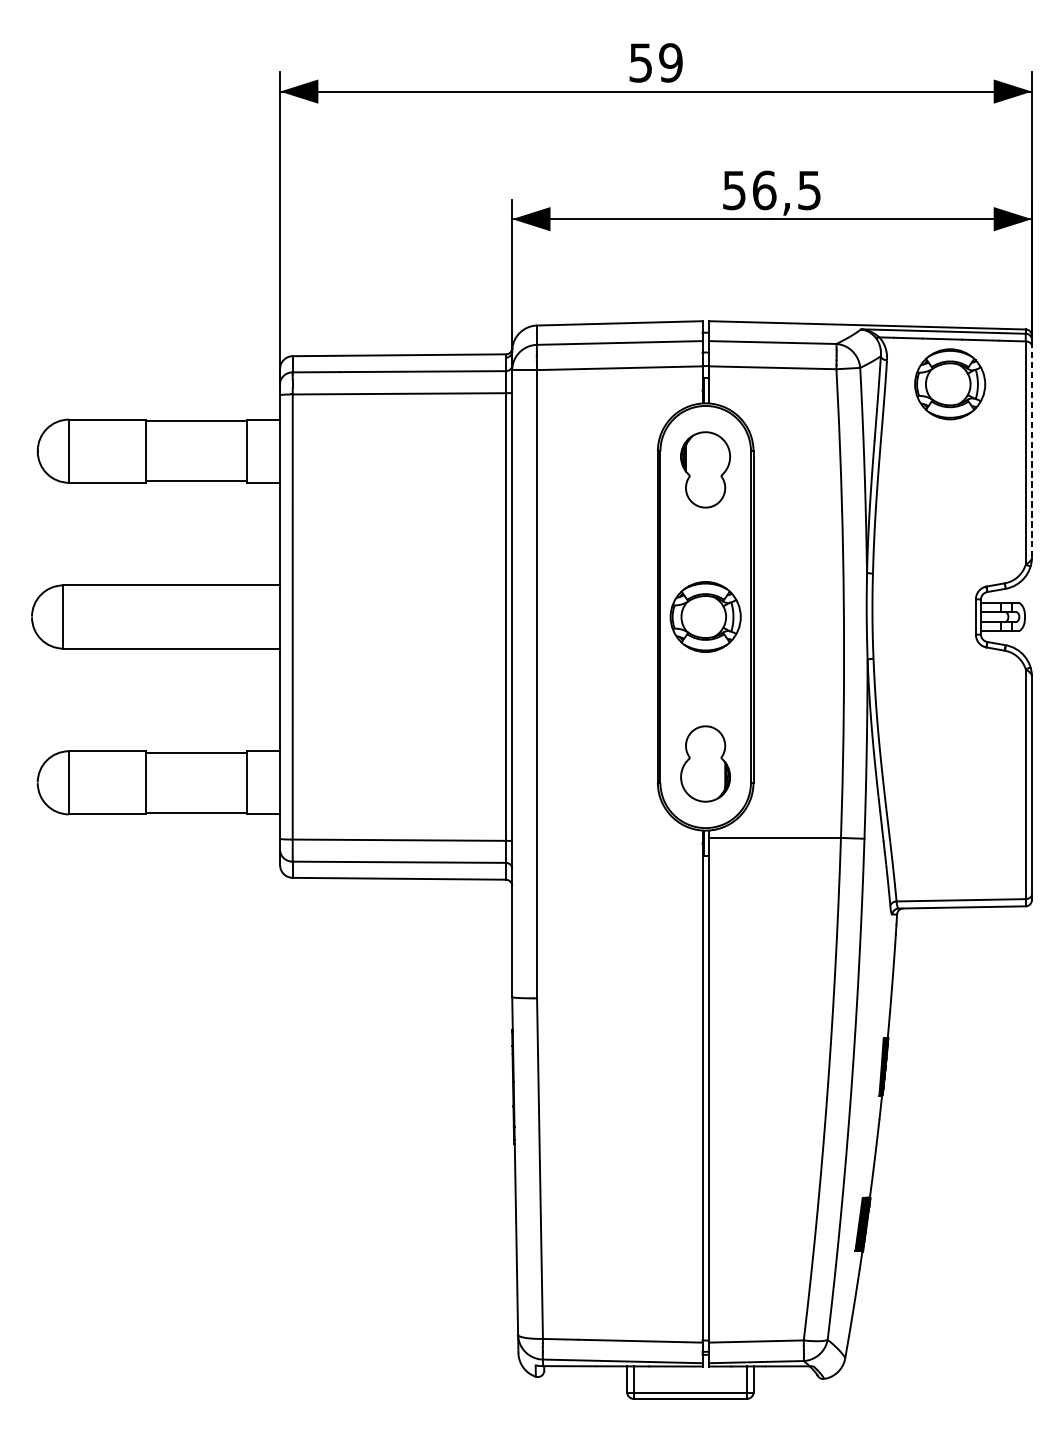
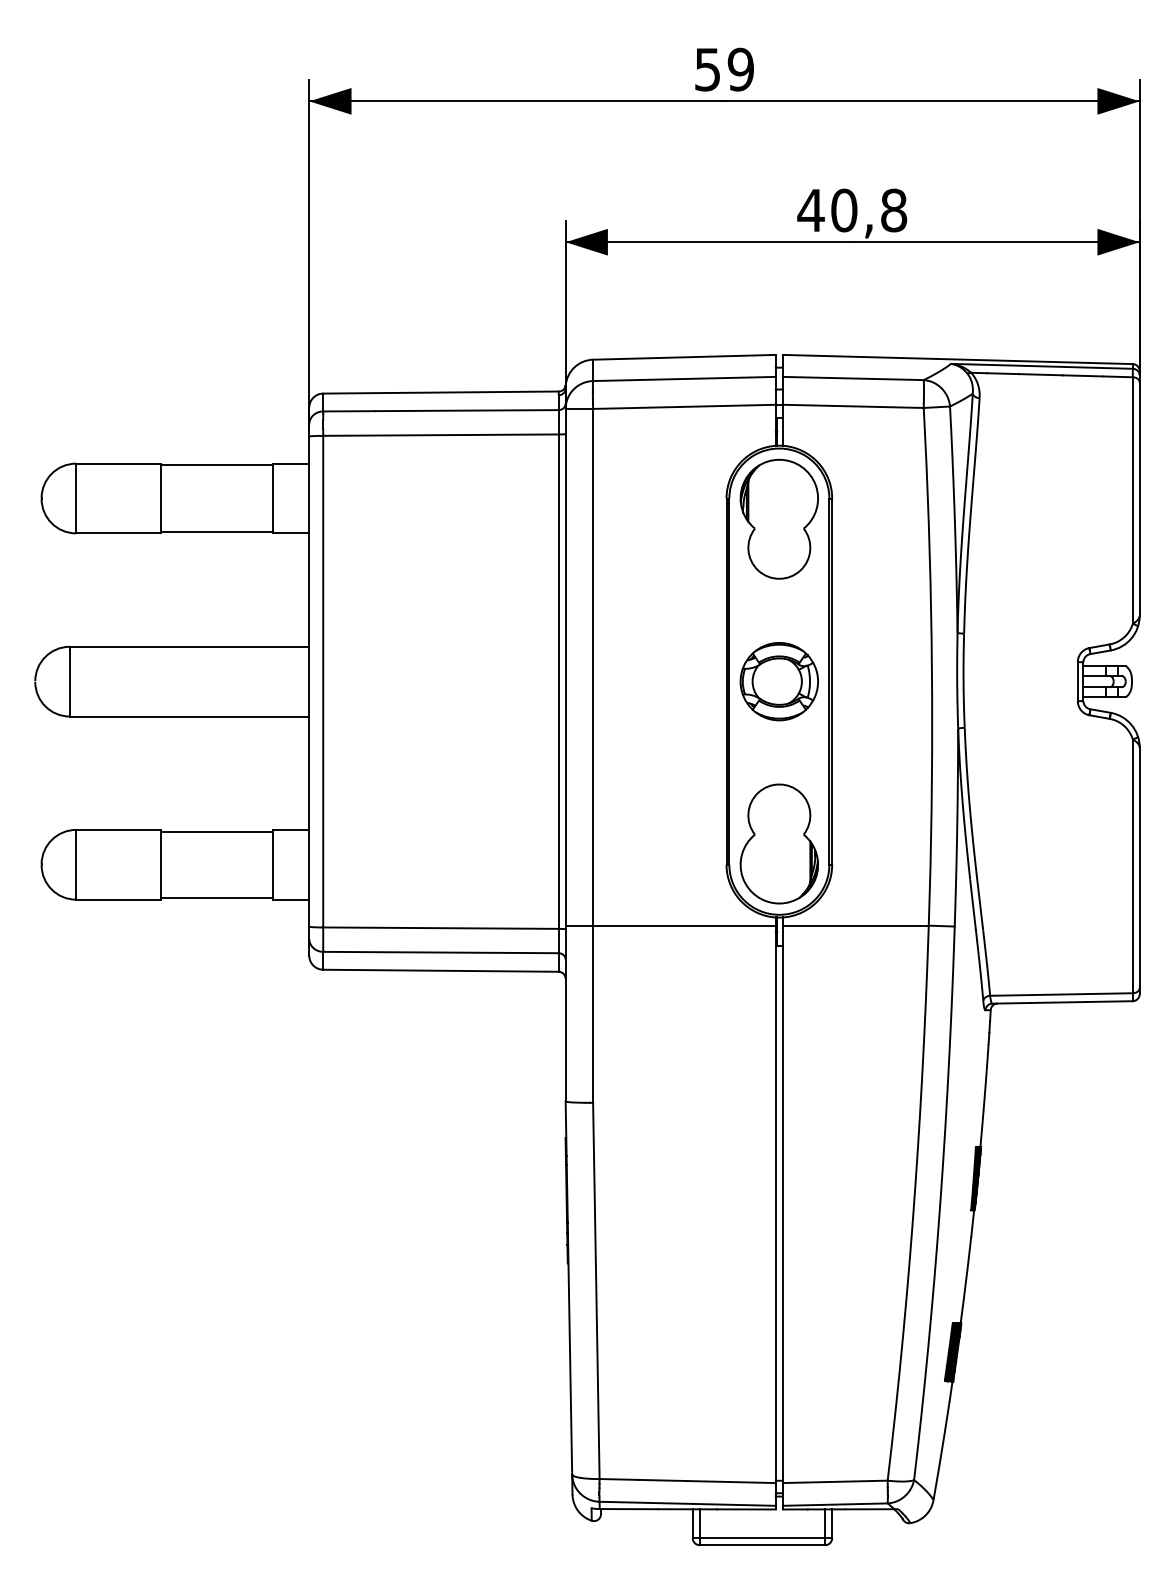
text: (771, 190) -> (852, 210), 56,5 -> 40,8
part: (949, 384) -> (1048, 424), removed
line: (1031, 452) -> (1139, 499), dashed -> solid
part: (704, 469) -> (778, 518), size x1.43
part: (704, 763) -> (778, 843), size x1.43
line: (607, 837) -> (670, 925), added

